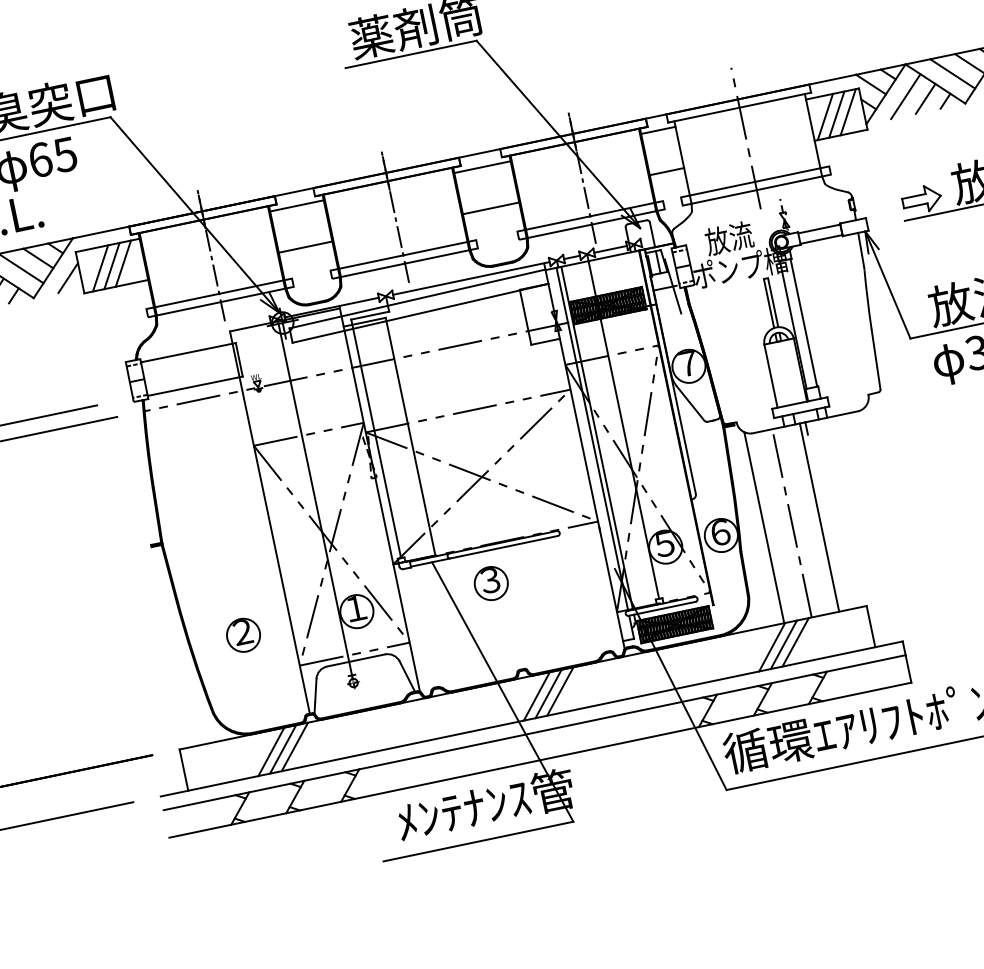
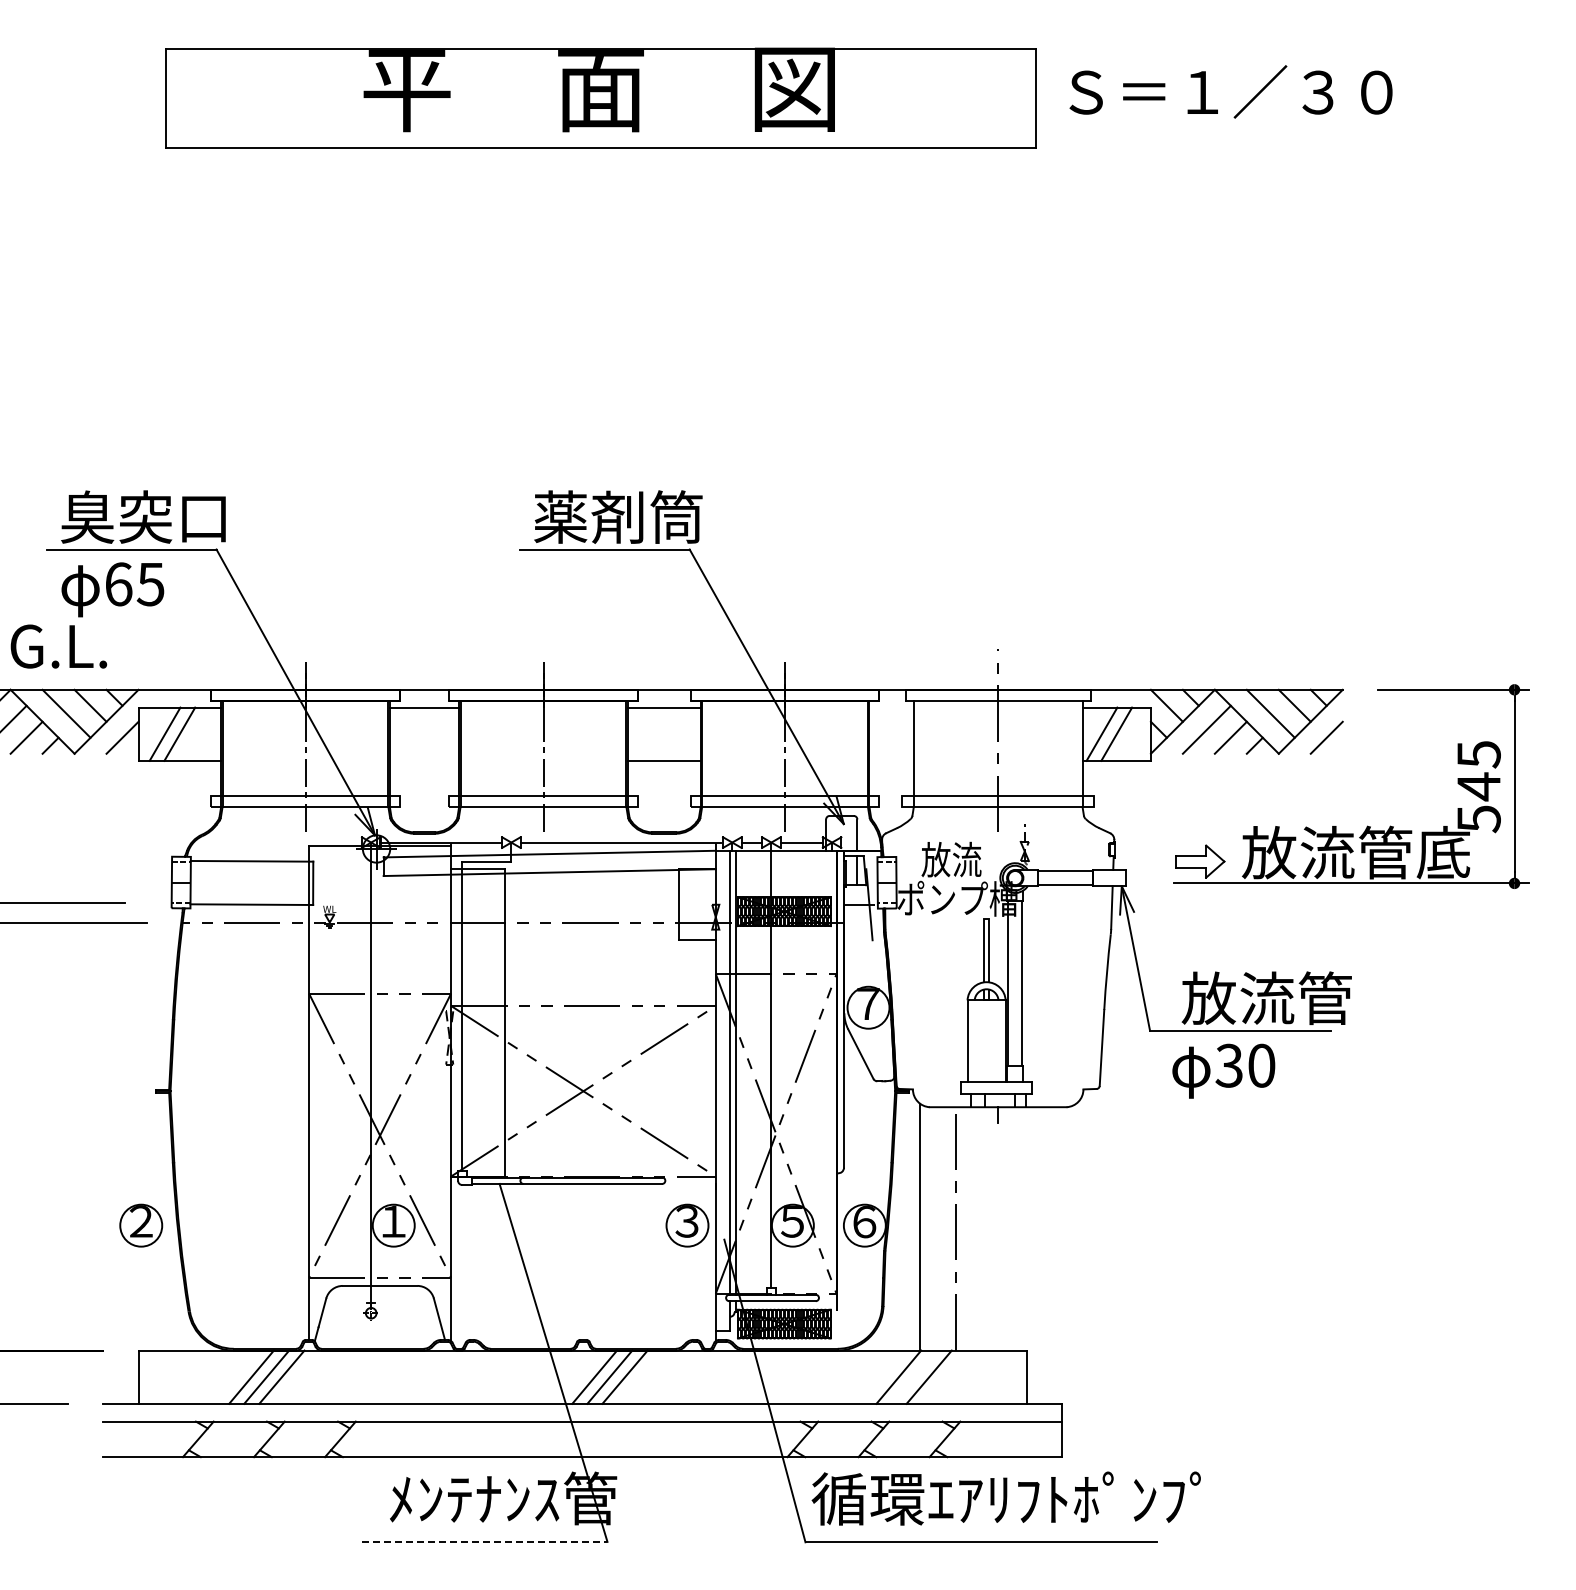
line: (848, 111) -> (1131, 733), removed
line: (658, 130) -> (891, 707), removed
line: (666, 171) -> (891, 760), removed
line: (305, 246) -> (424, 760), removed
line: (123, 263) -> (194, 733), removed
line: (819, 517) -> (991, 1228), removed
part: (491, 583) -> (687, 1225), moved
part: (243, 635) -> (141, 1225), moved
line: (783, 644) -> (913, 1376), removed
line: (478, 841) -> (484, 1541), solid -> dashed

